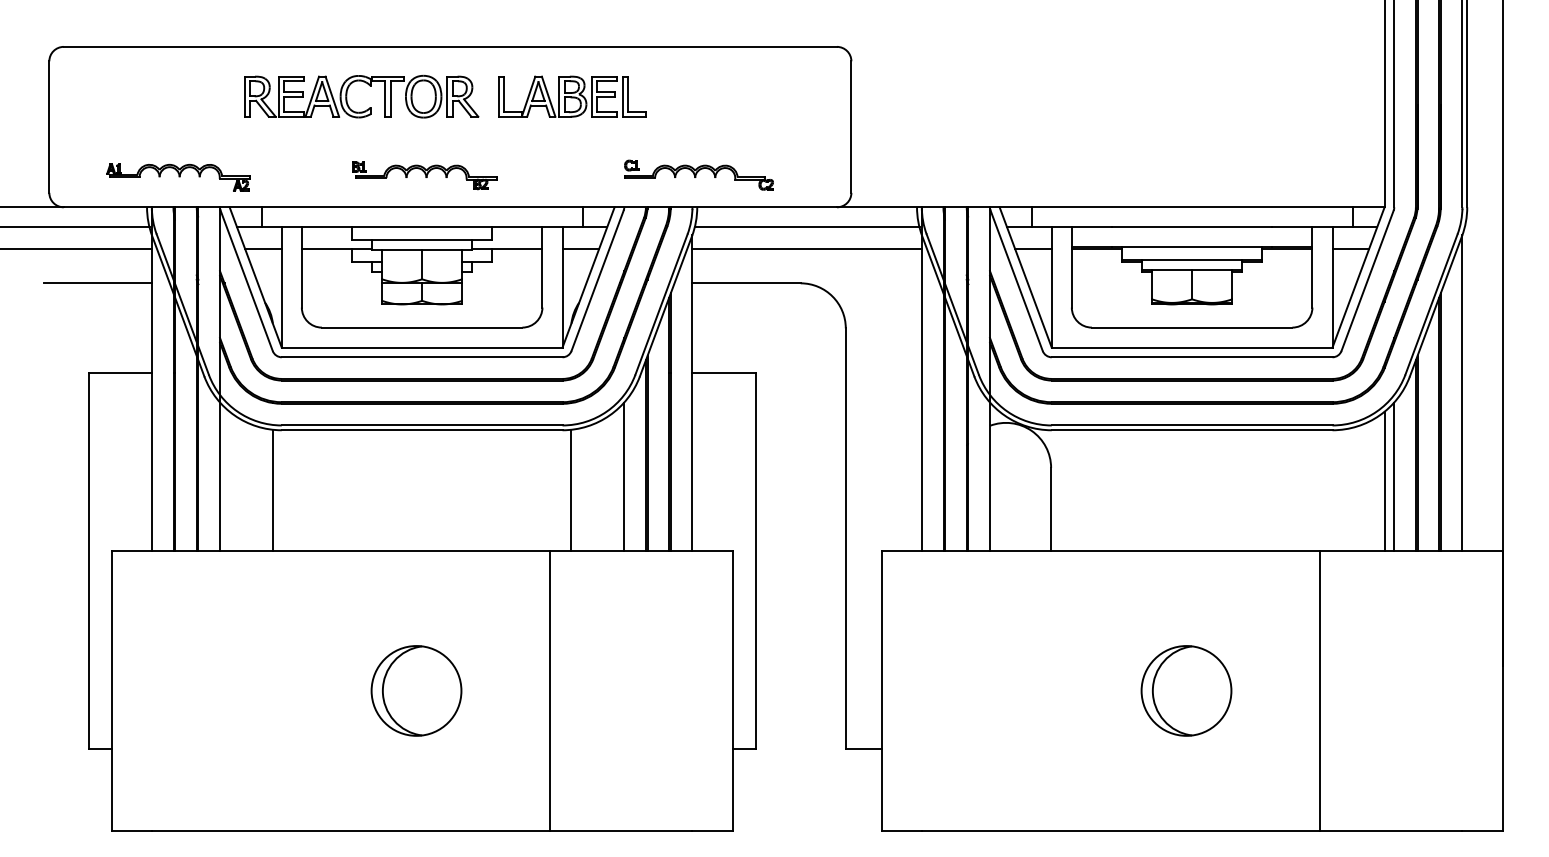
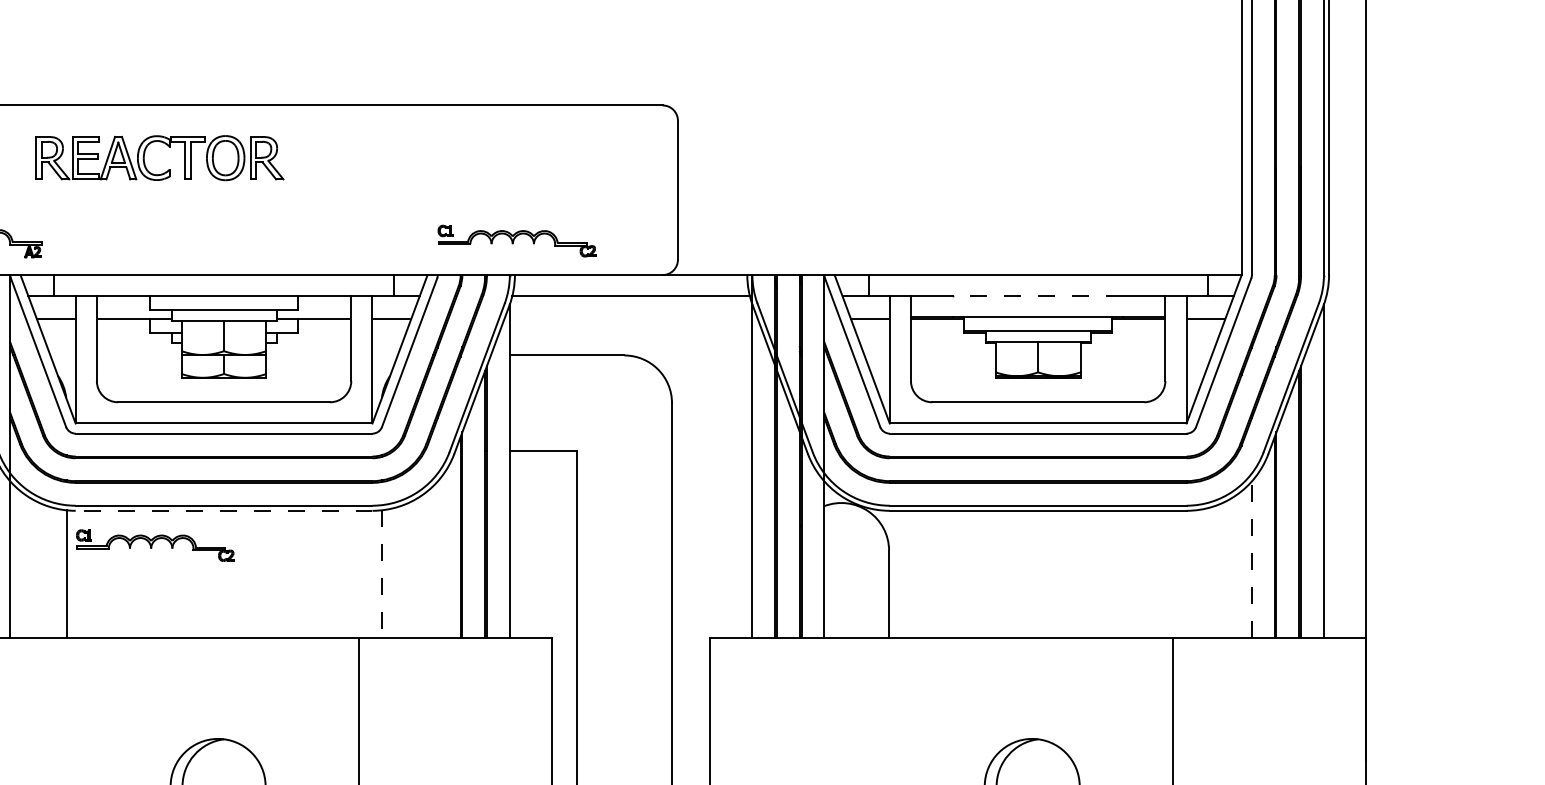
part: (572, 96) -> (383, 157), removed
part: (424, 175) -> (226, 241), removed
line: (1191, 227) -> (1037, 296), solid -> dashed
line: (806, 248) -> (630, 318), removed
line: (421, 430) -> (223, 511), solid -> dashed
part: (356, 462) -> (154, 544), added
line: (624, 476) -> (438, 559), removed
line: (1394, 476) -> (1252, 559), solid -> dashed
line: (1384, 480) -> (1241, 563), removed
line: (571, 490) -> (381, 574), solid -> dashed

